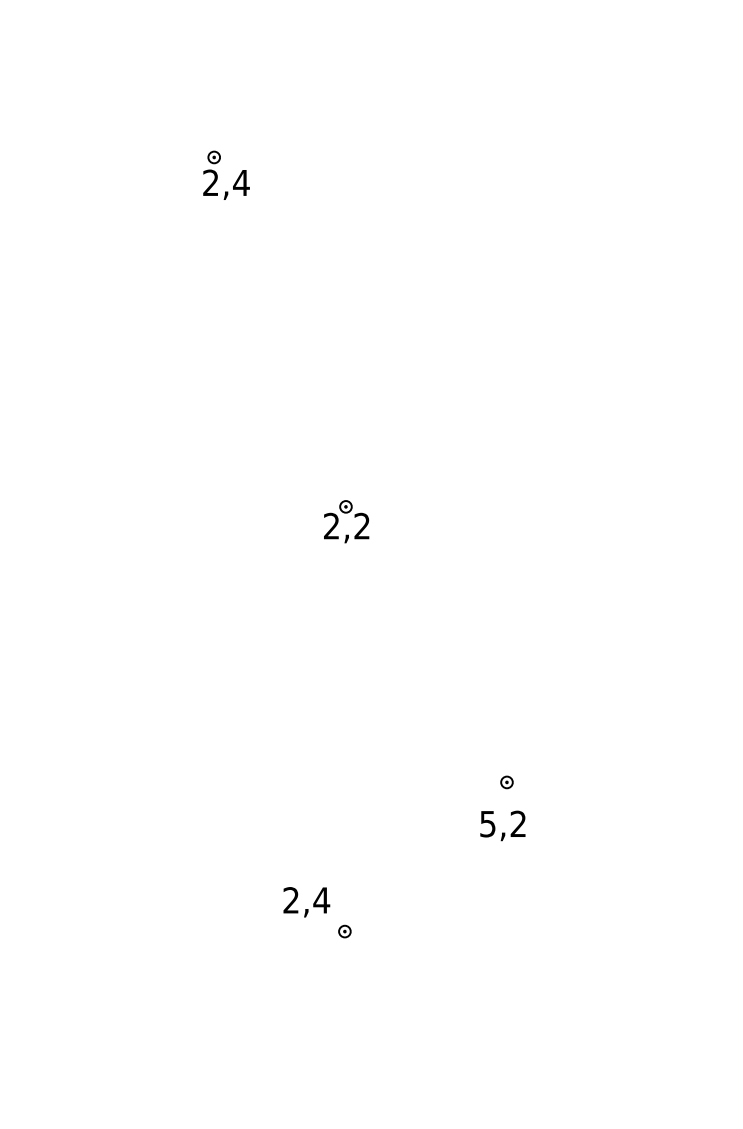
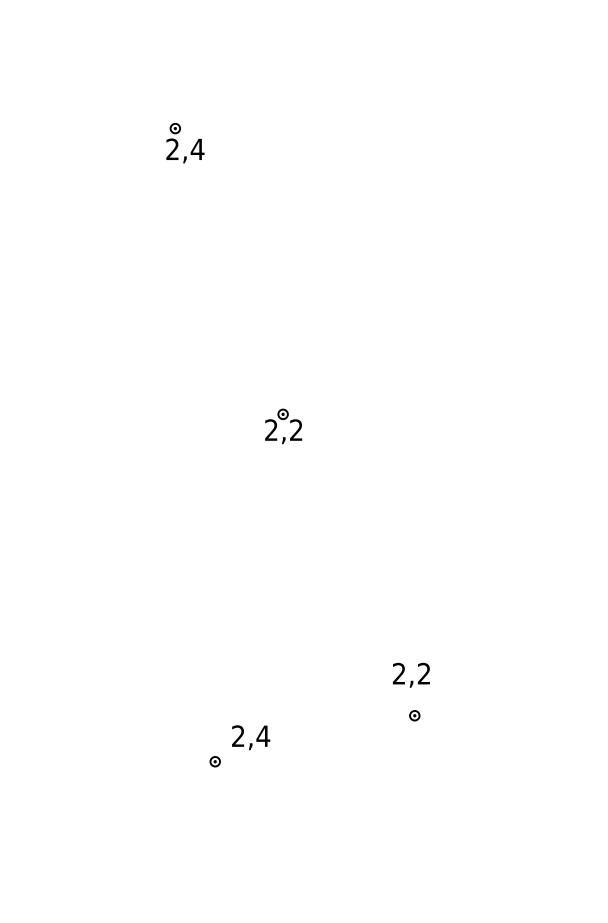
part: (506, 782) -> (414, 715), moved
text: (487, 823) -> (398, 673), 5,2 -> 2,2
part: (343, 931) -> (214, 761), moved

